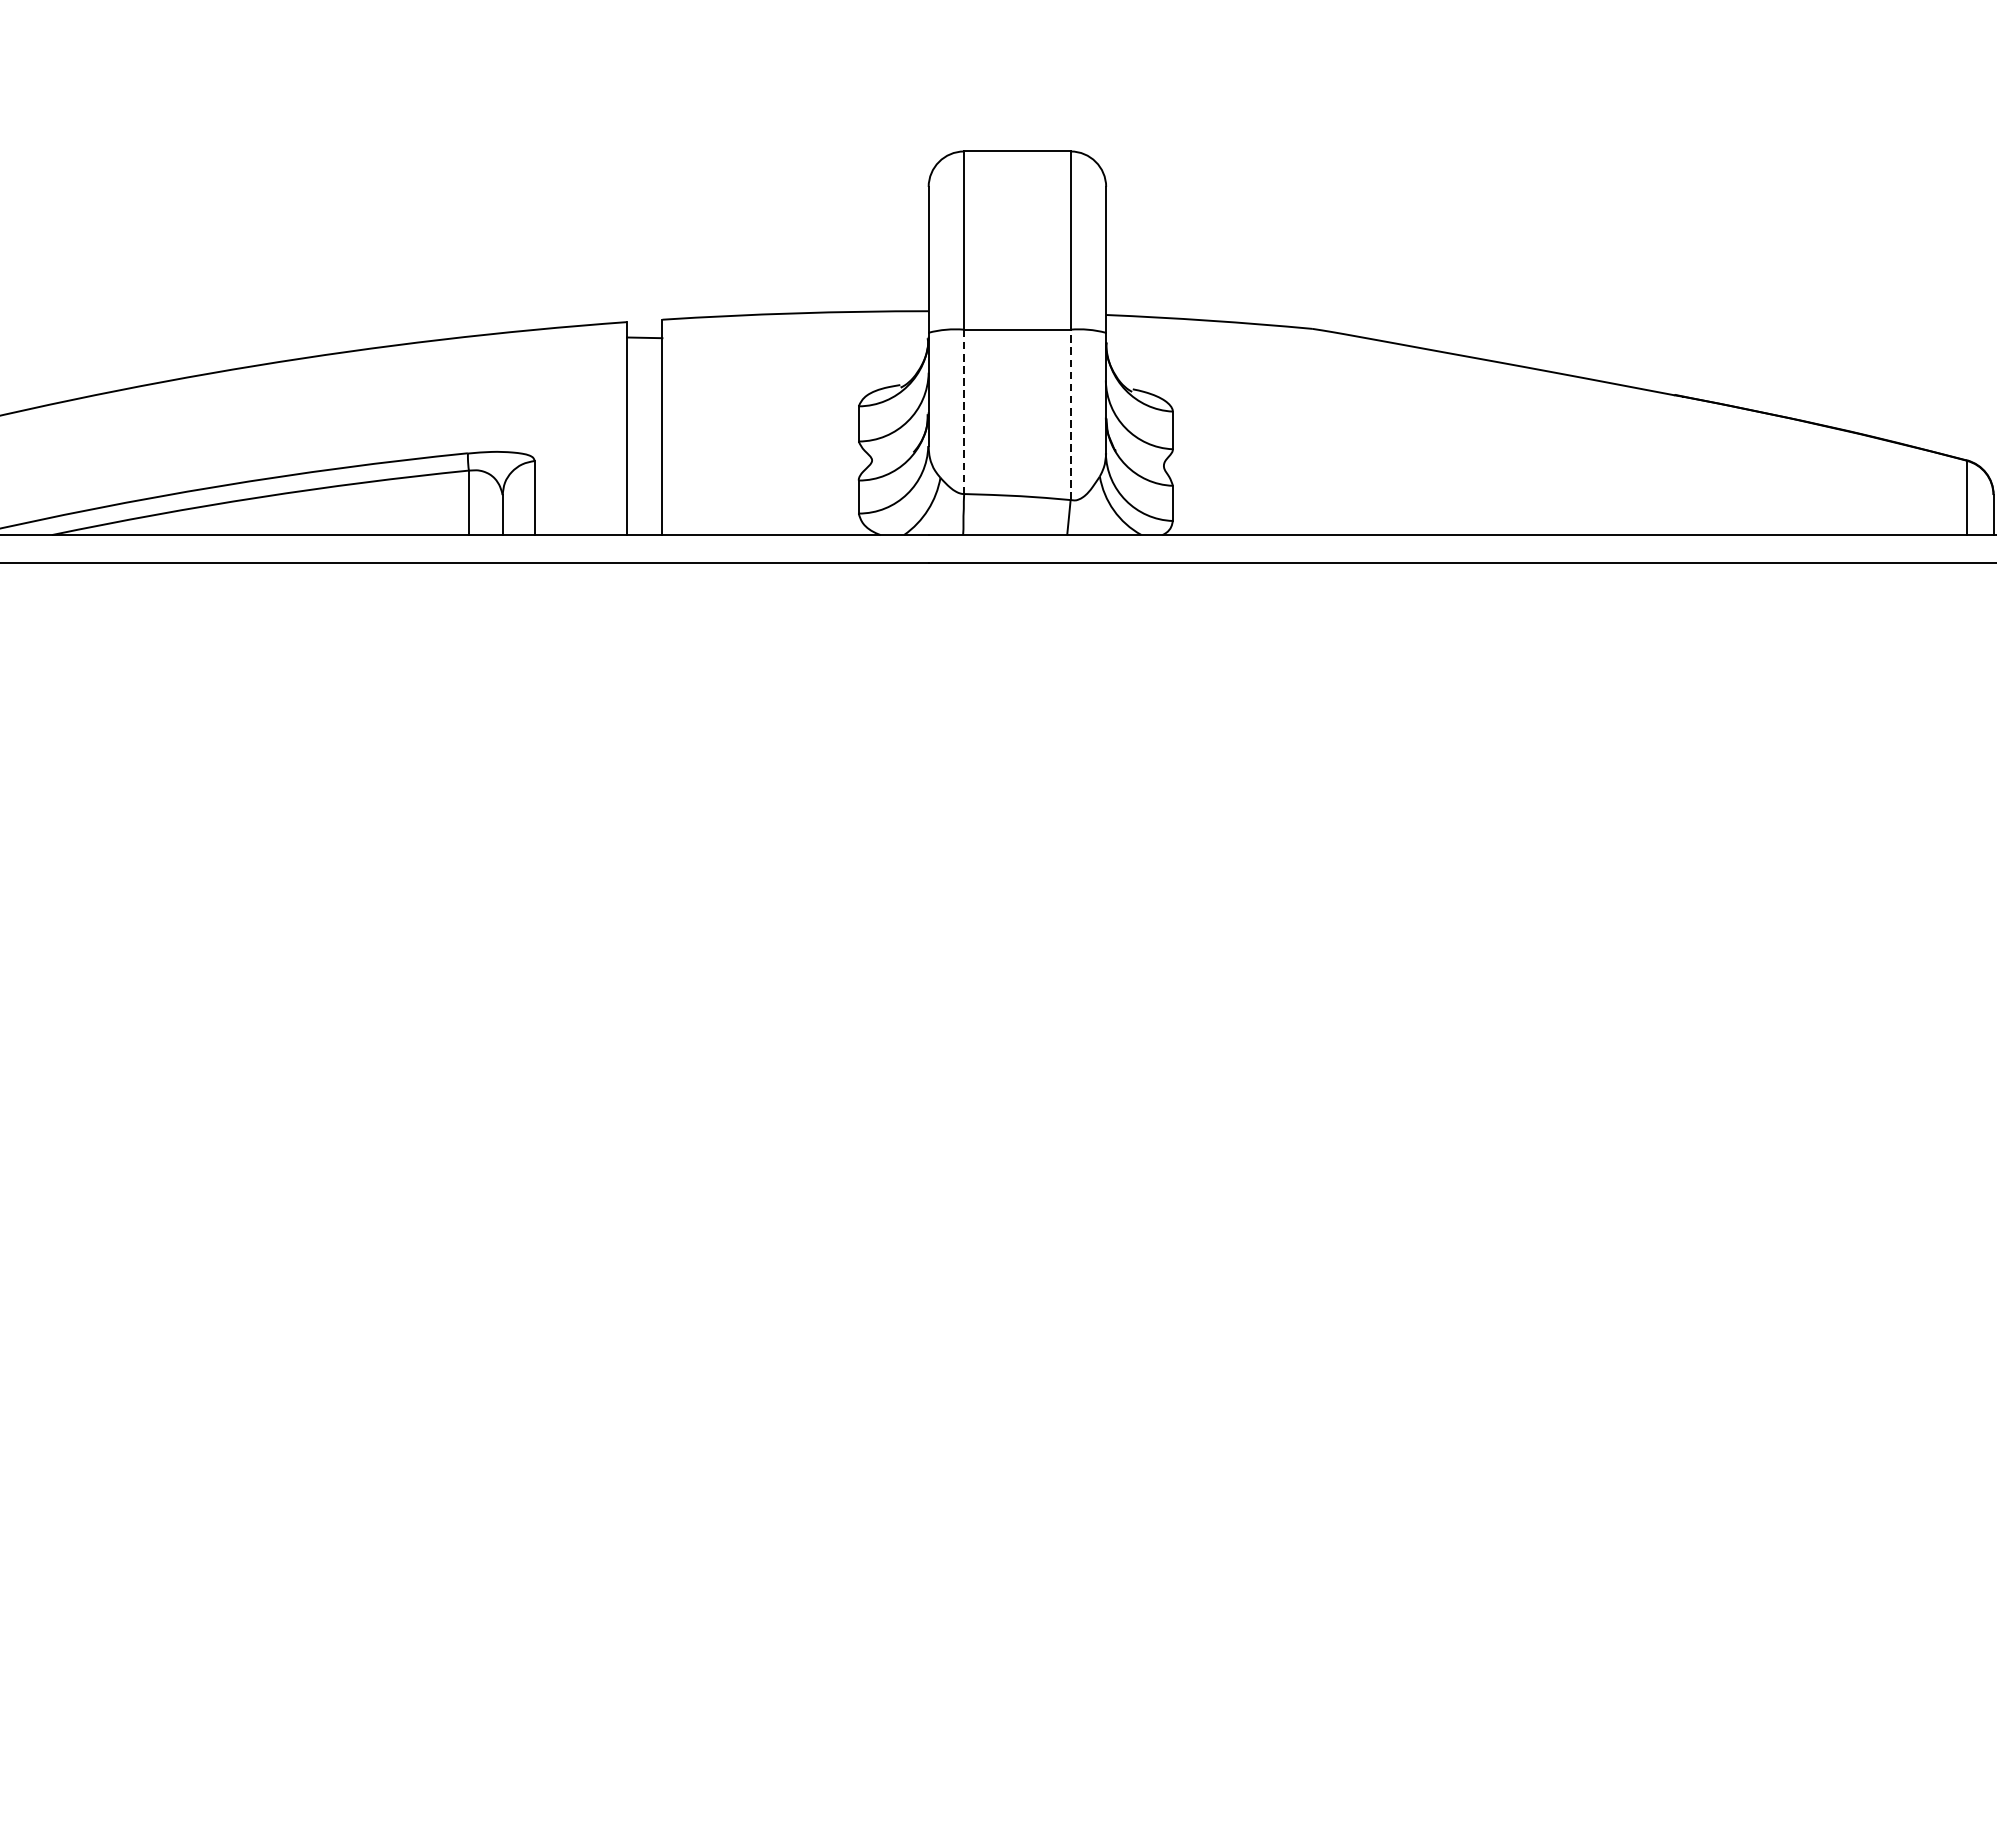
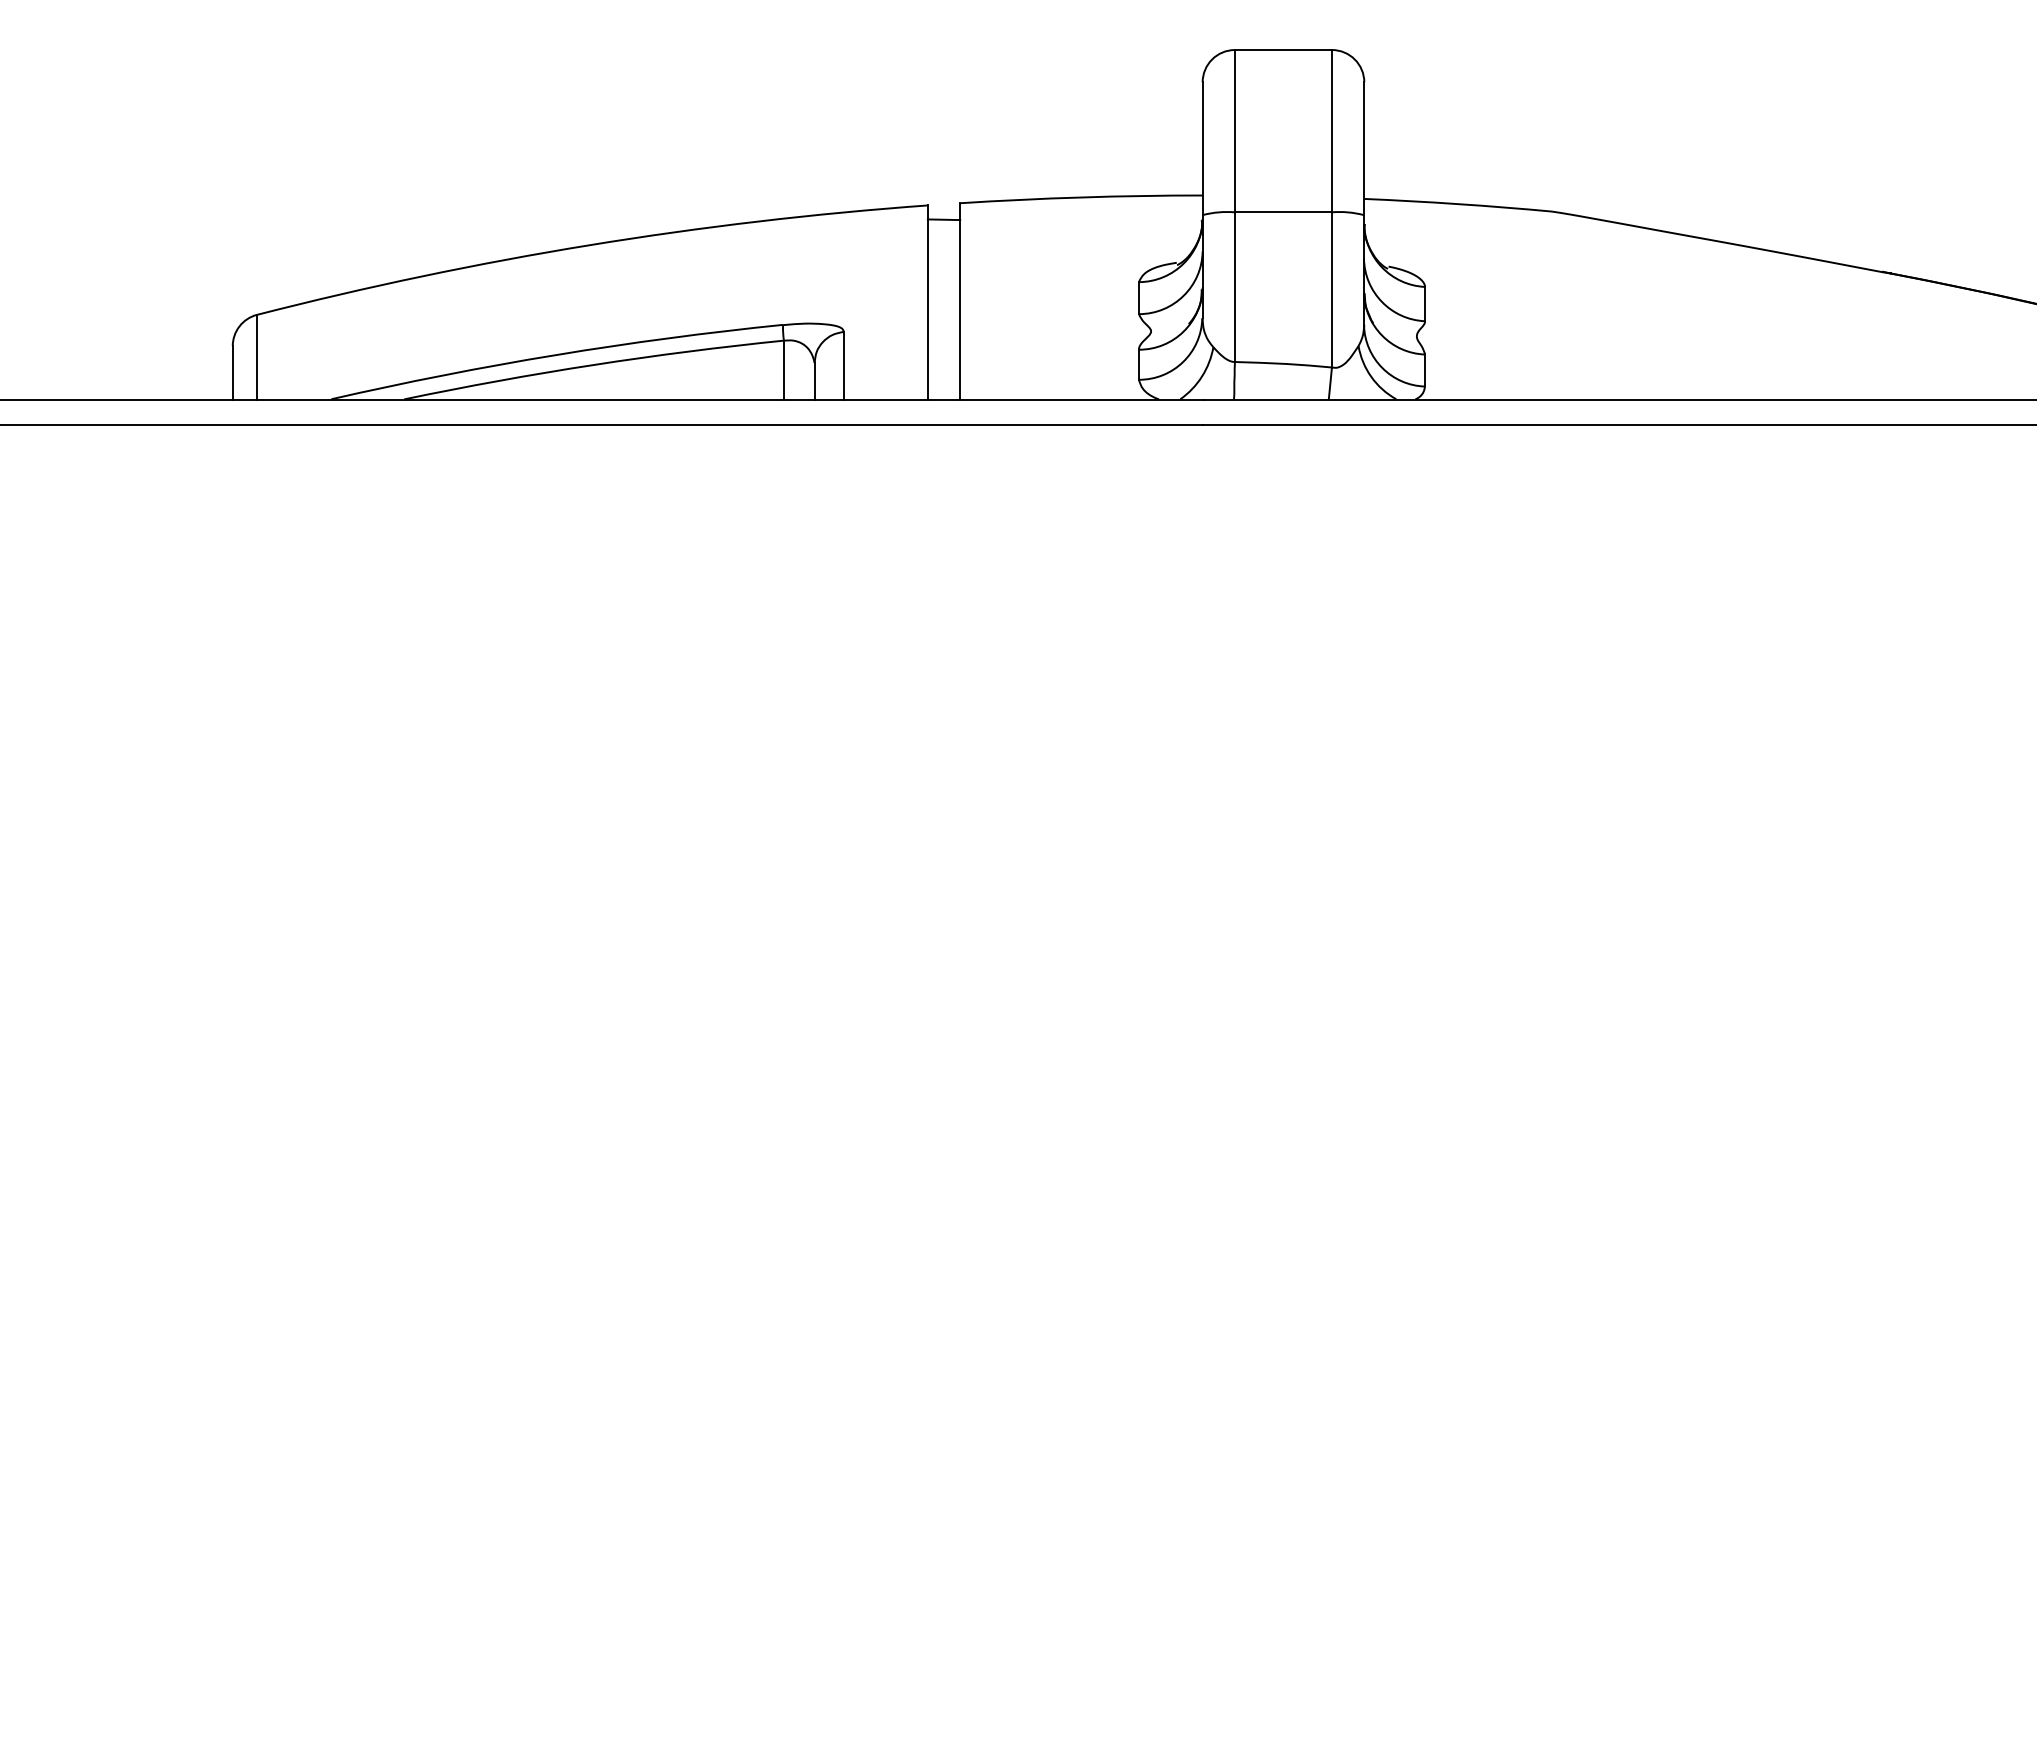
line: (963, 412) -> (1234, 287), dashed -> solid
line: (1070, 414) -> (1331, 289), dashed -> solid

